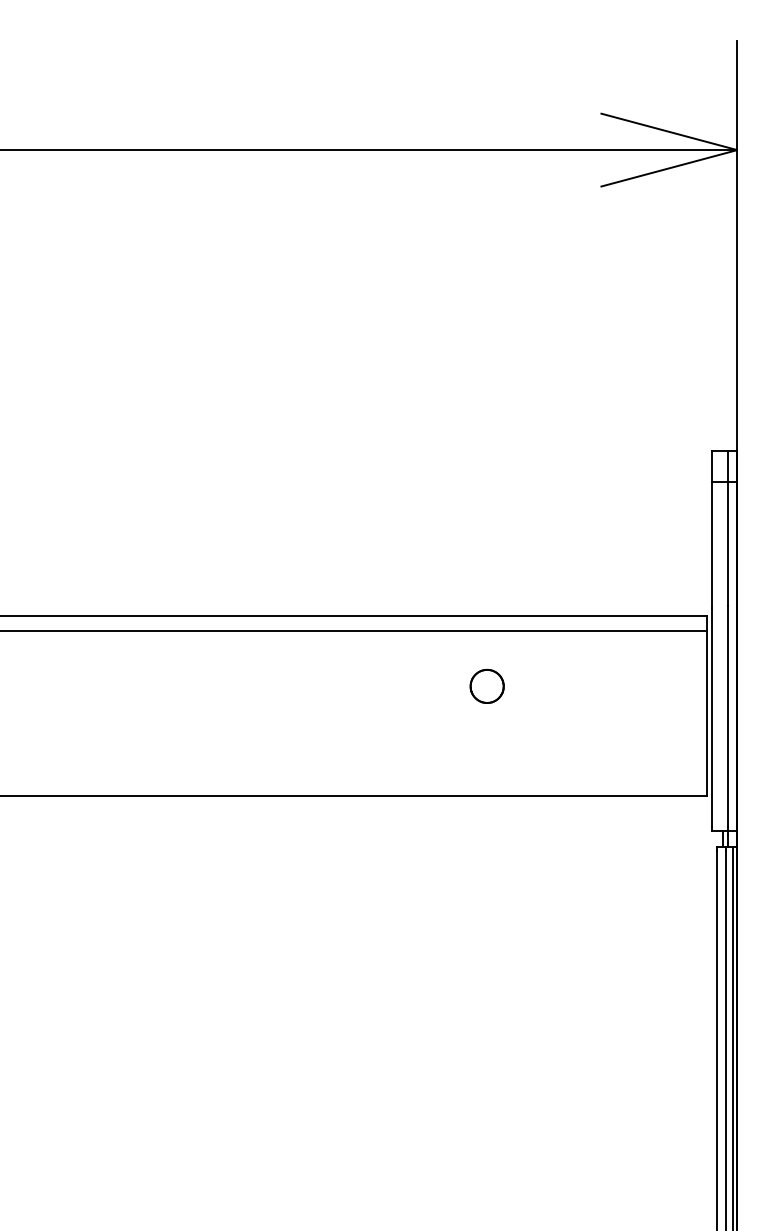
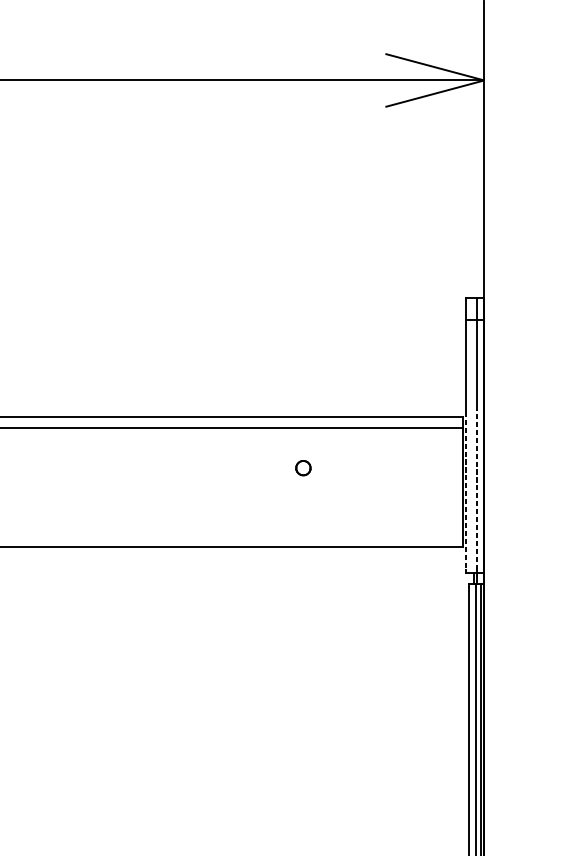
part: (486, 685) -> (302, 467), size x0.6
line: (727, 716) -> (477, 490), solid -> dashed
line: (711, 718) -> (465, 491), solid -> dashed

